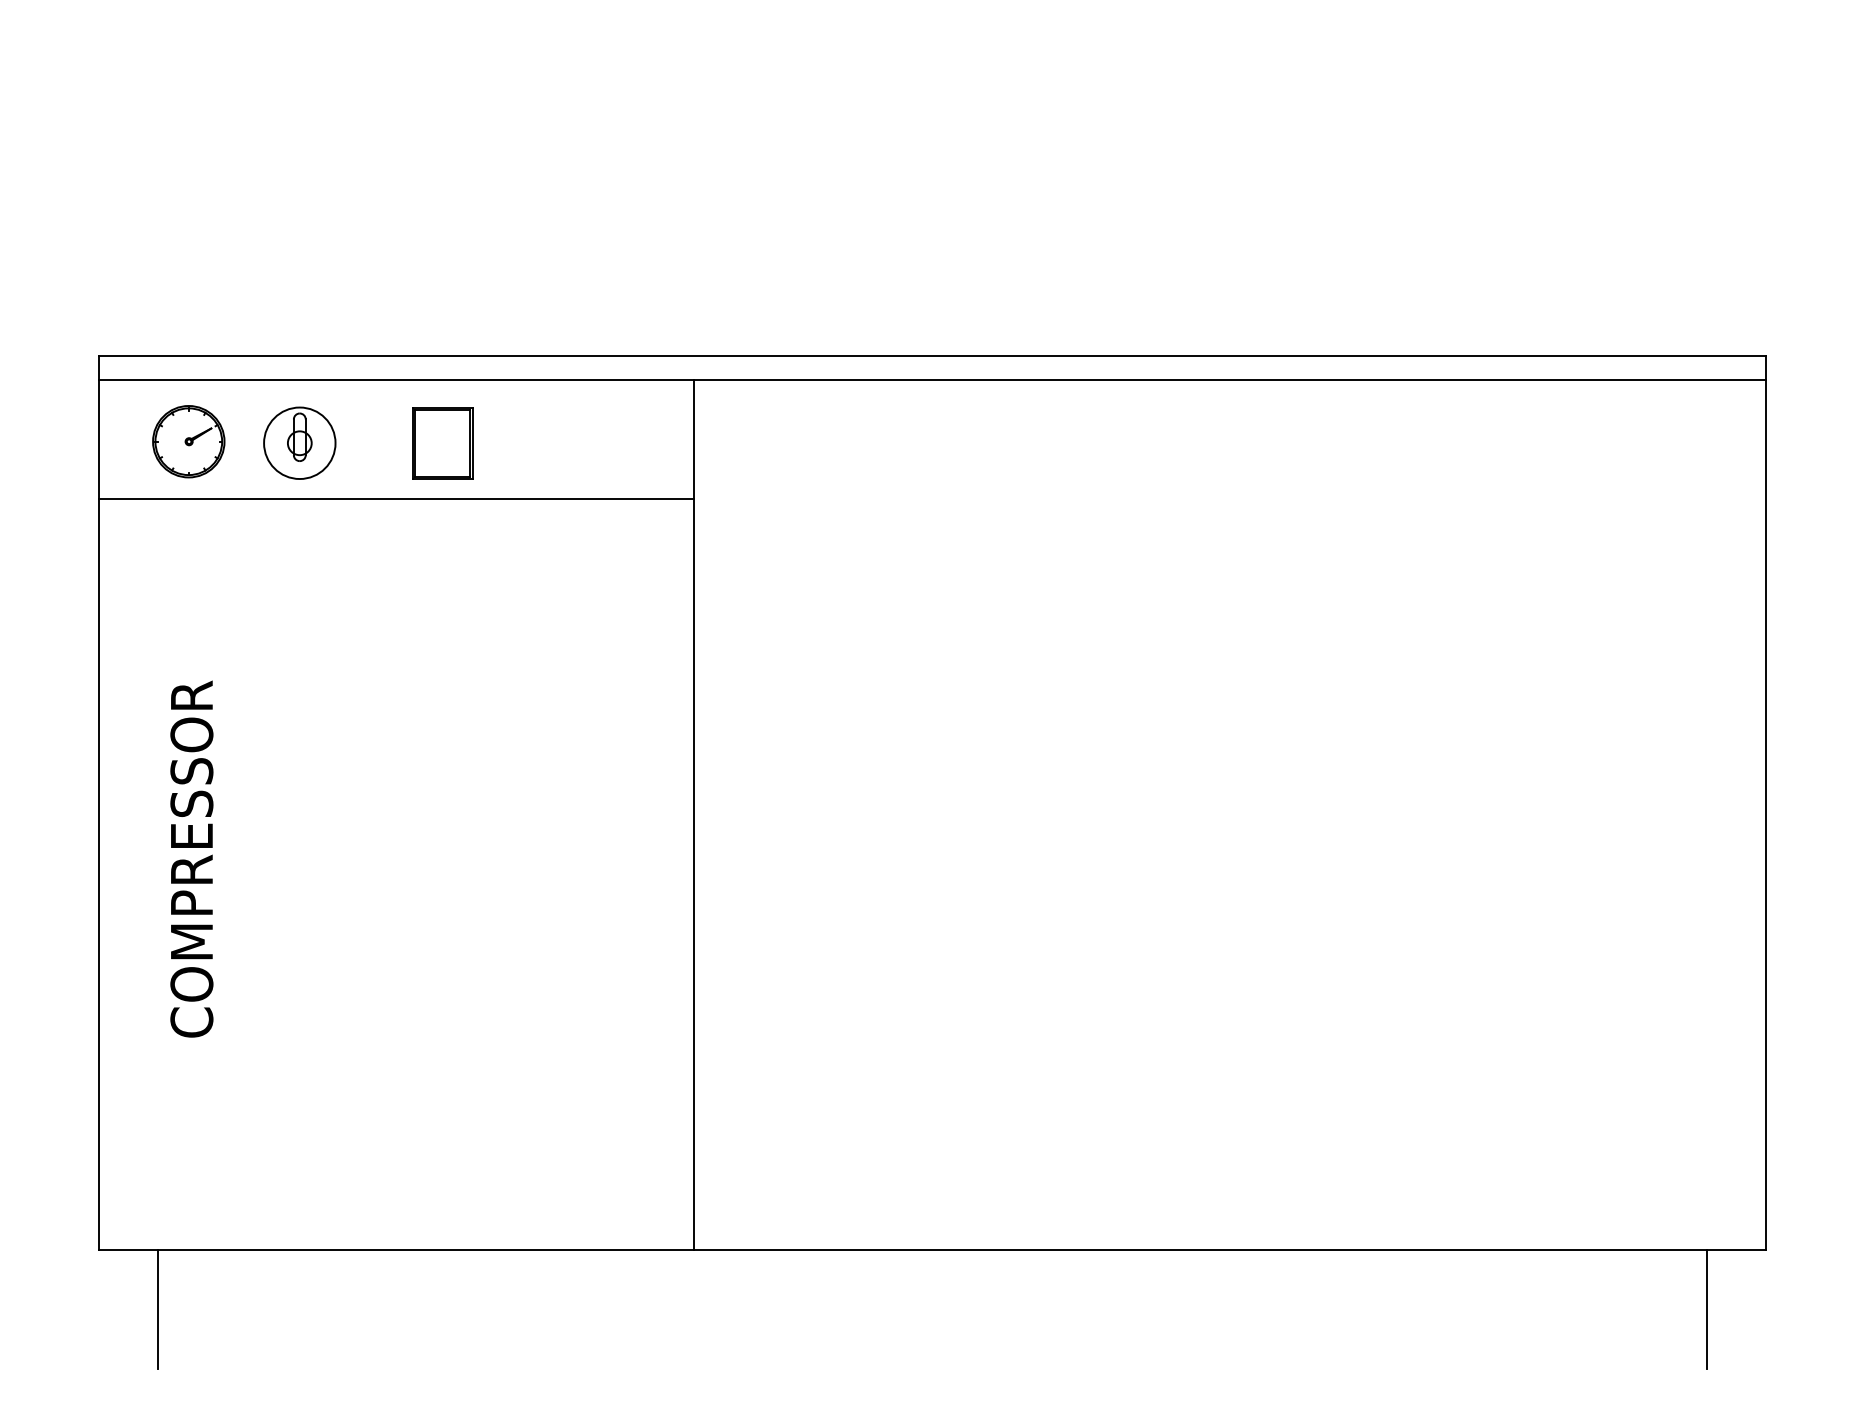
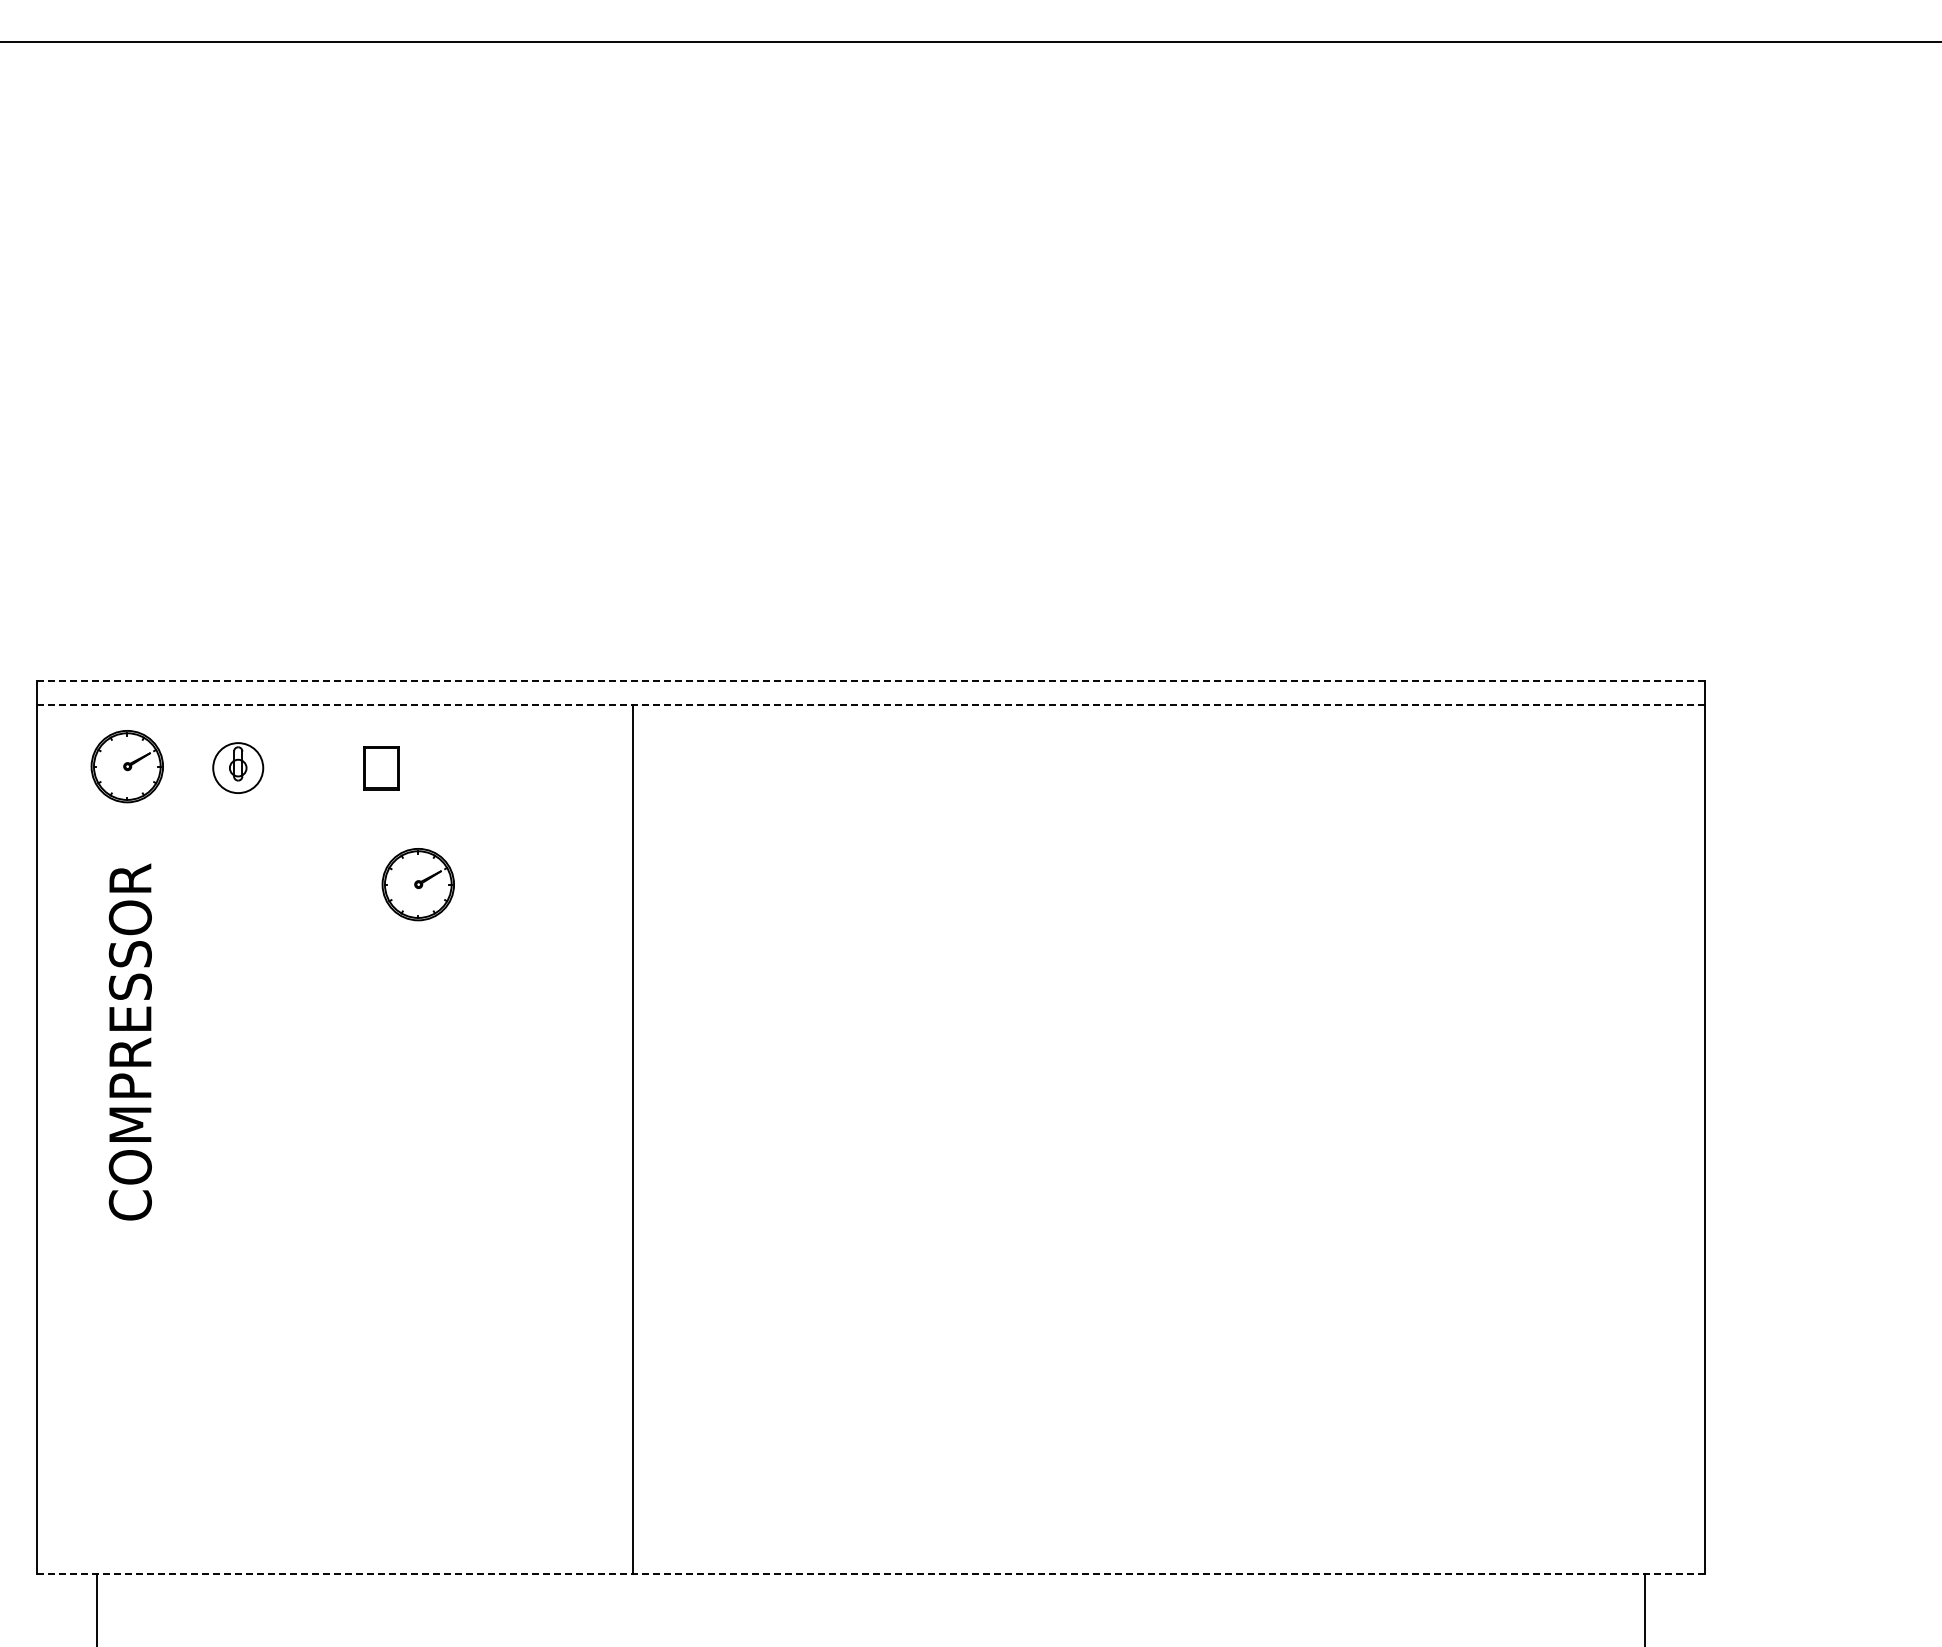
line: (932, 356) -> (871, 681), solid -> dashed
line: (932, 379) -> (871, 704), solid -> dashed
part: (298, 442) -> (237, 767), size x0.7
part: (442, 442) -> (381, 767), size x0.6
line: (395, 499) -> (334, 824), removed
part: (478, 559) -> (417, 884), added
text: (190, 858) -> (129, 1041), moved
line: (932, 1249) -> (871, 1574), solid -> dashed

